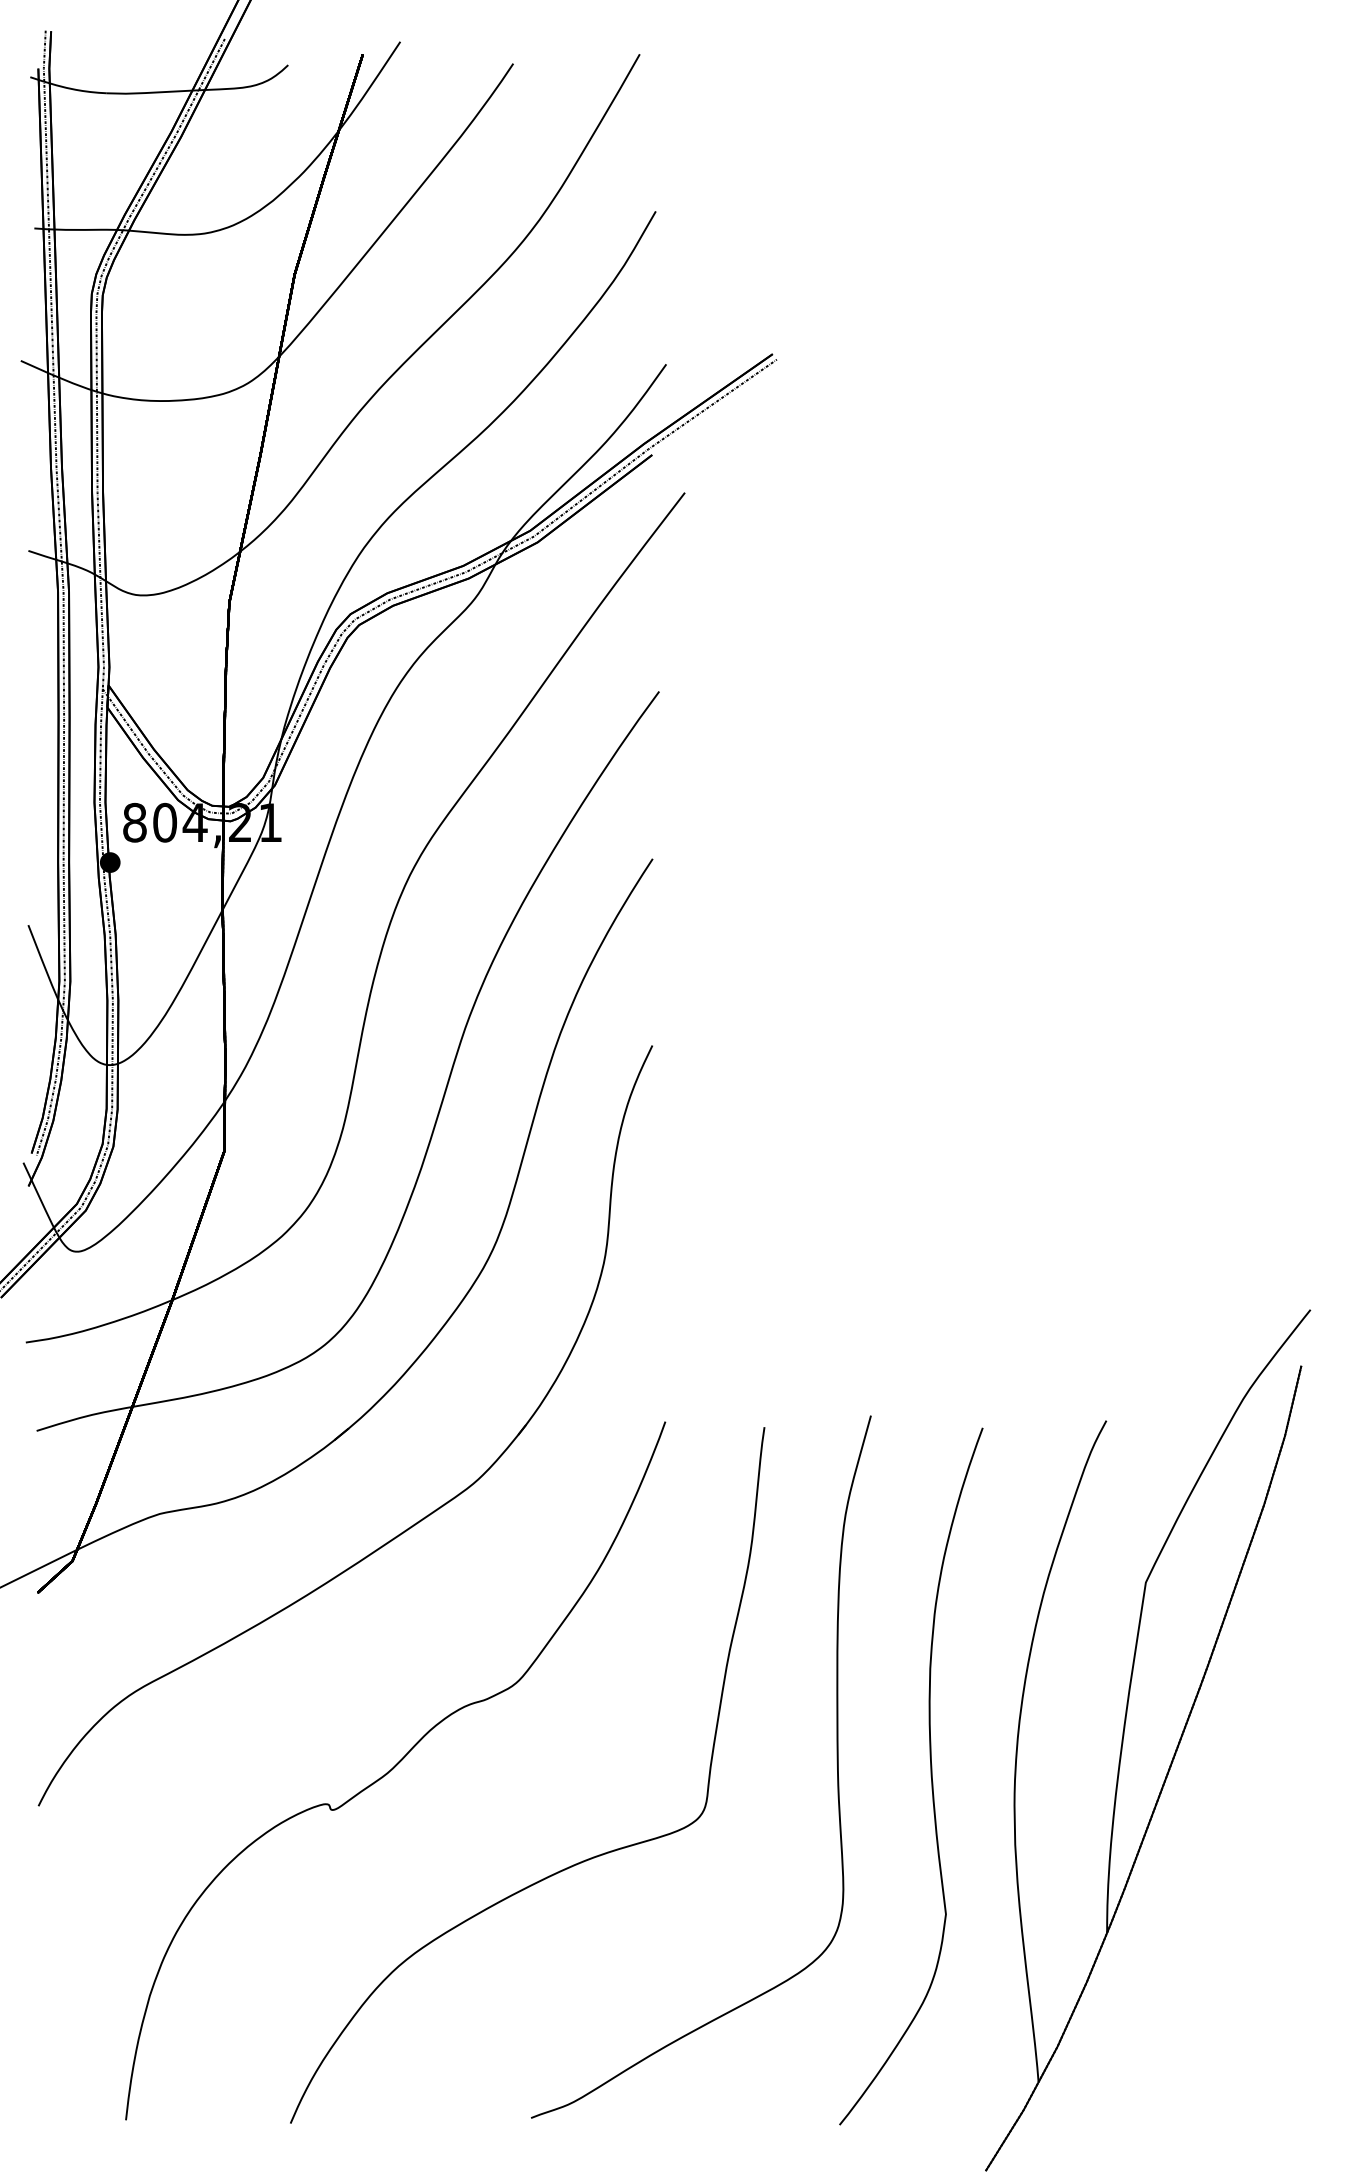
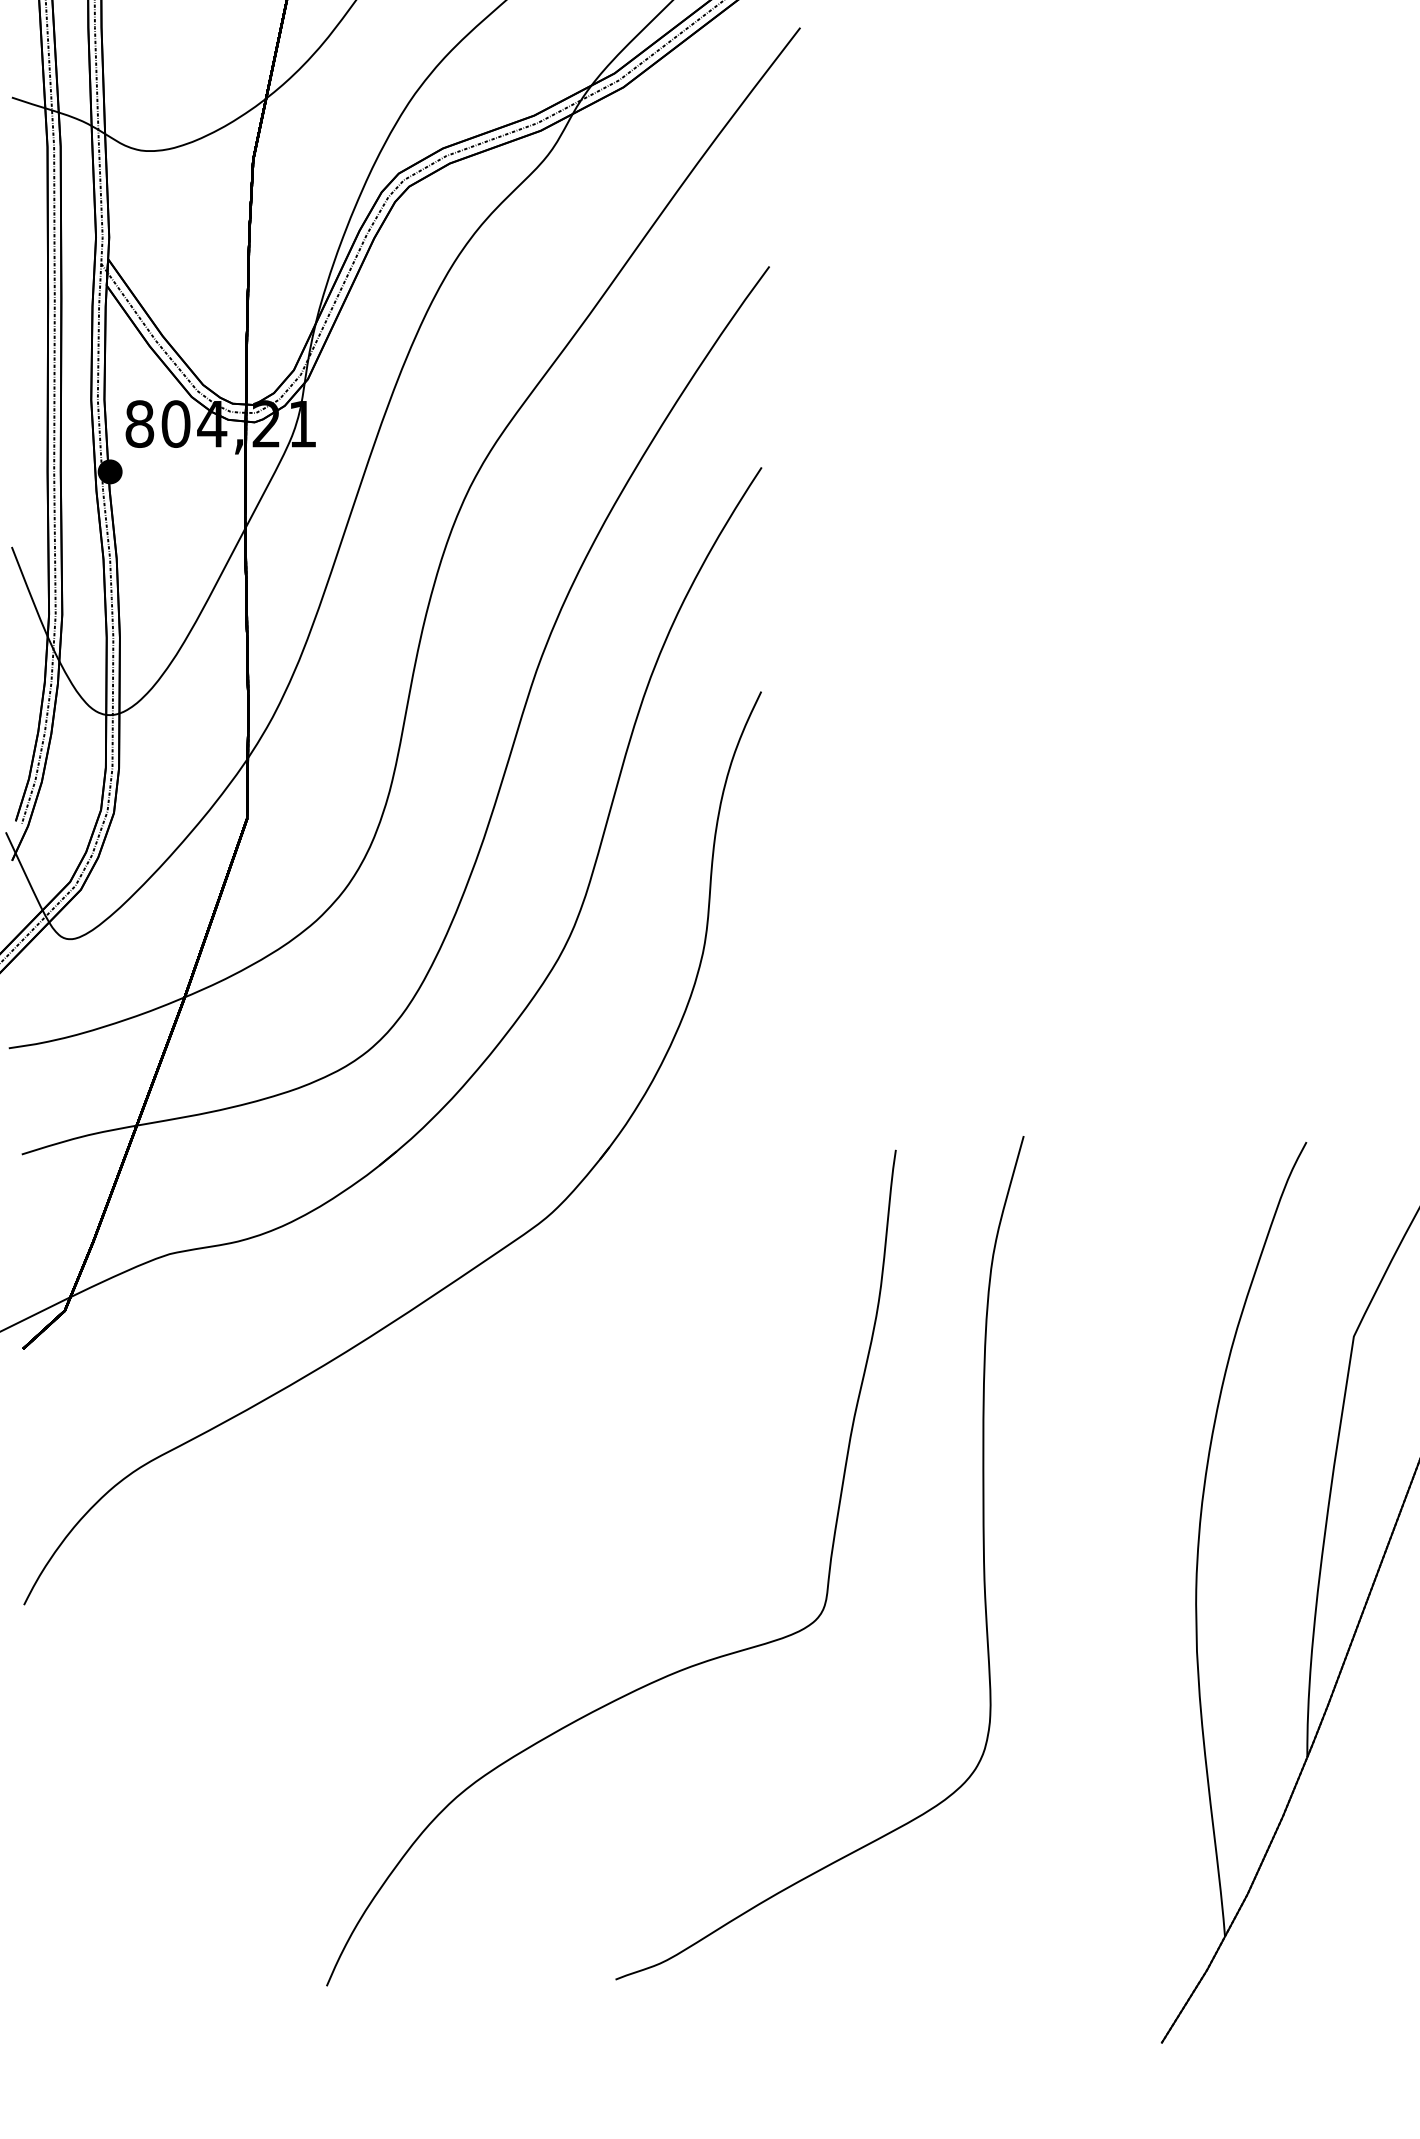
part: (395, 1770) -> (452, 1562), removed
part: (930, 1776) -> (1095, 1569), removed

